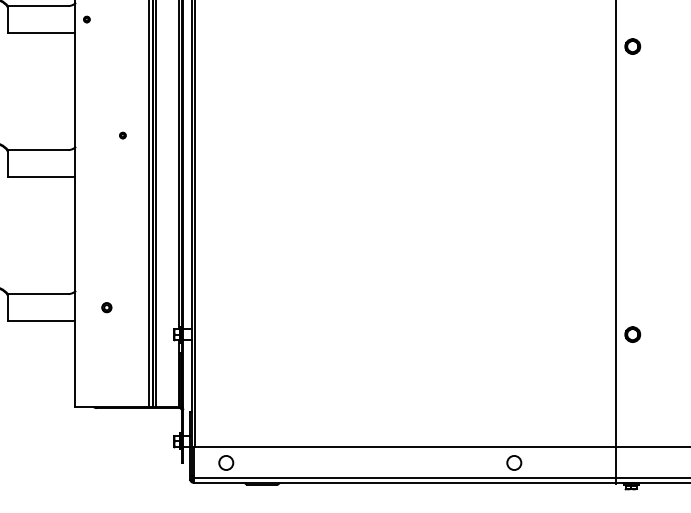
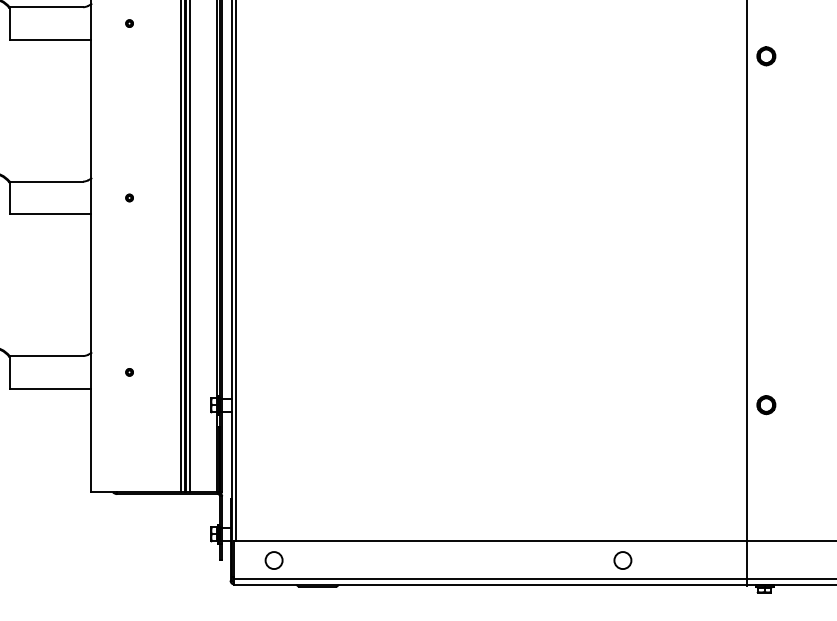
part: (86, 19) -> (129, 23), moved
part: (122, 135) -> (129, 197), moved
part: (106, 307) -> (129, 372), size x0.62

